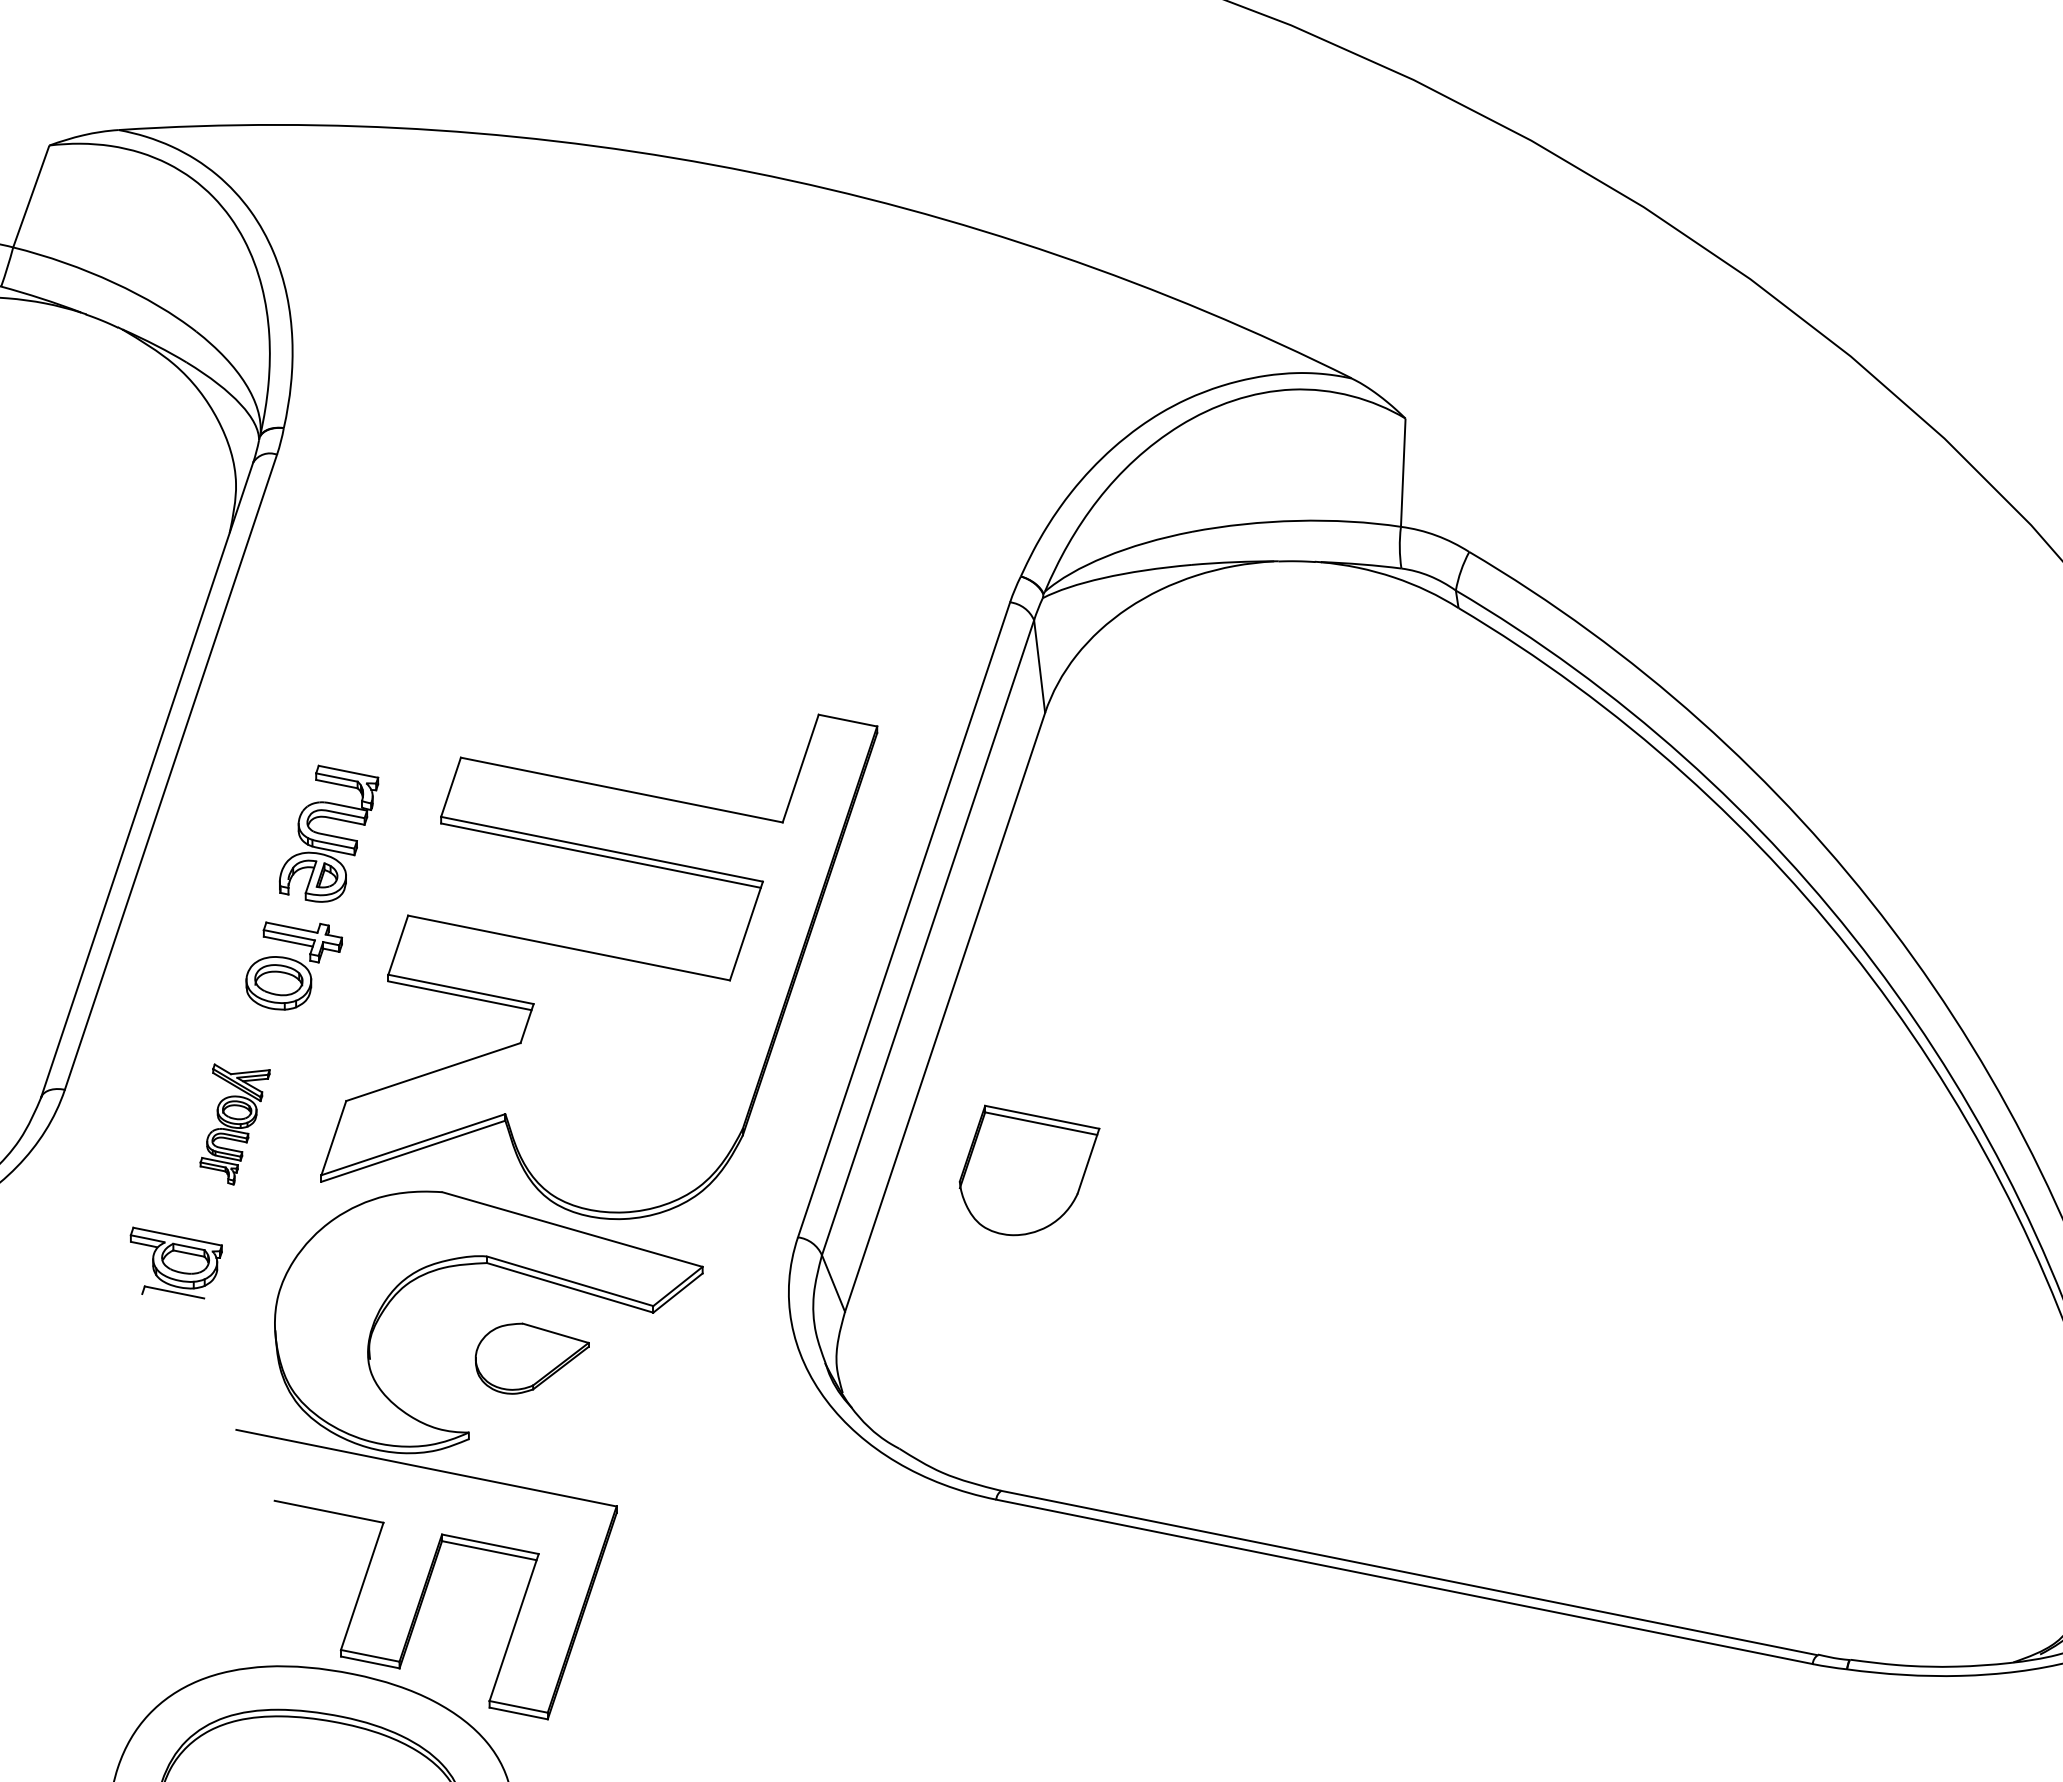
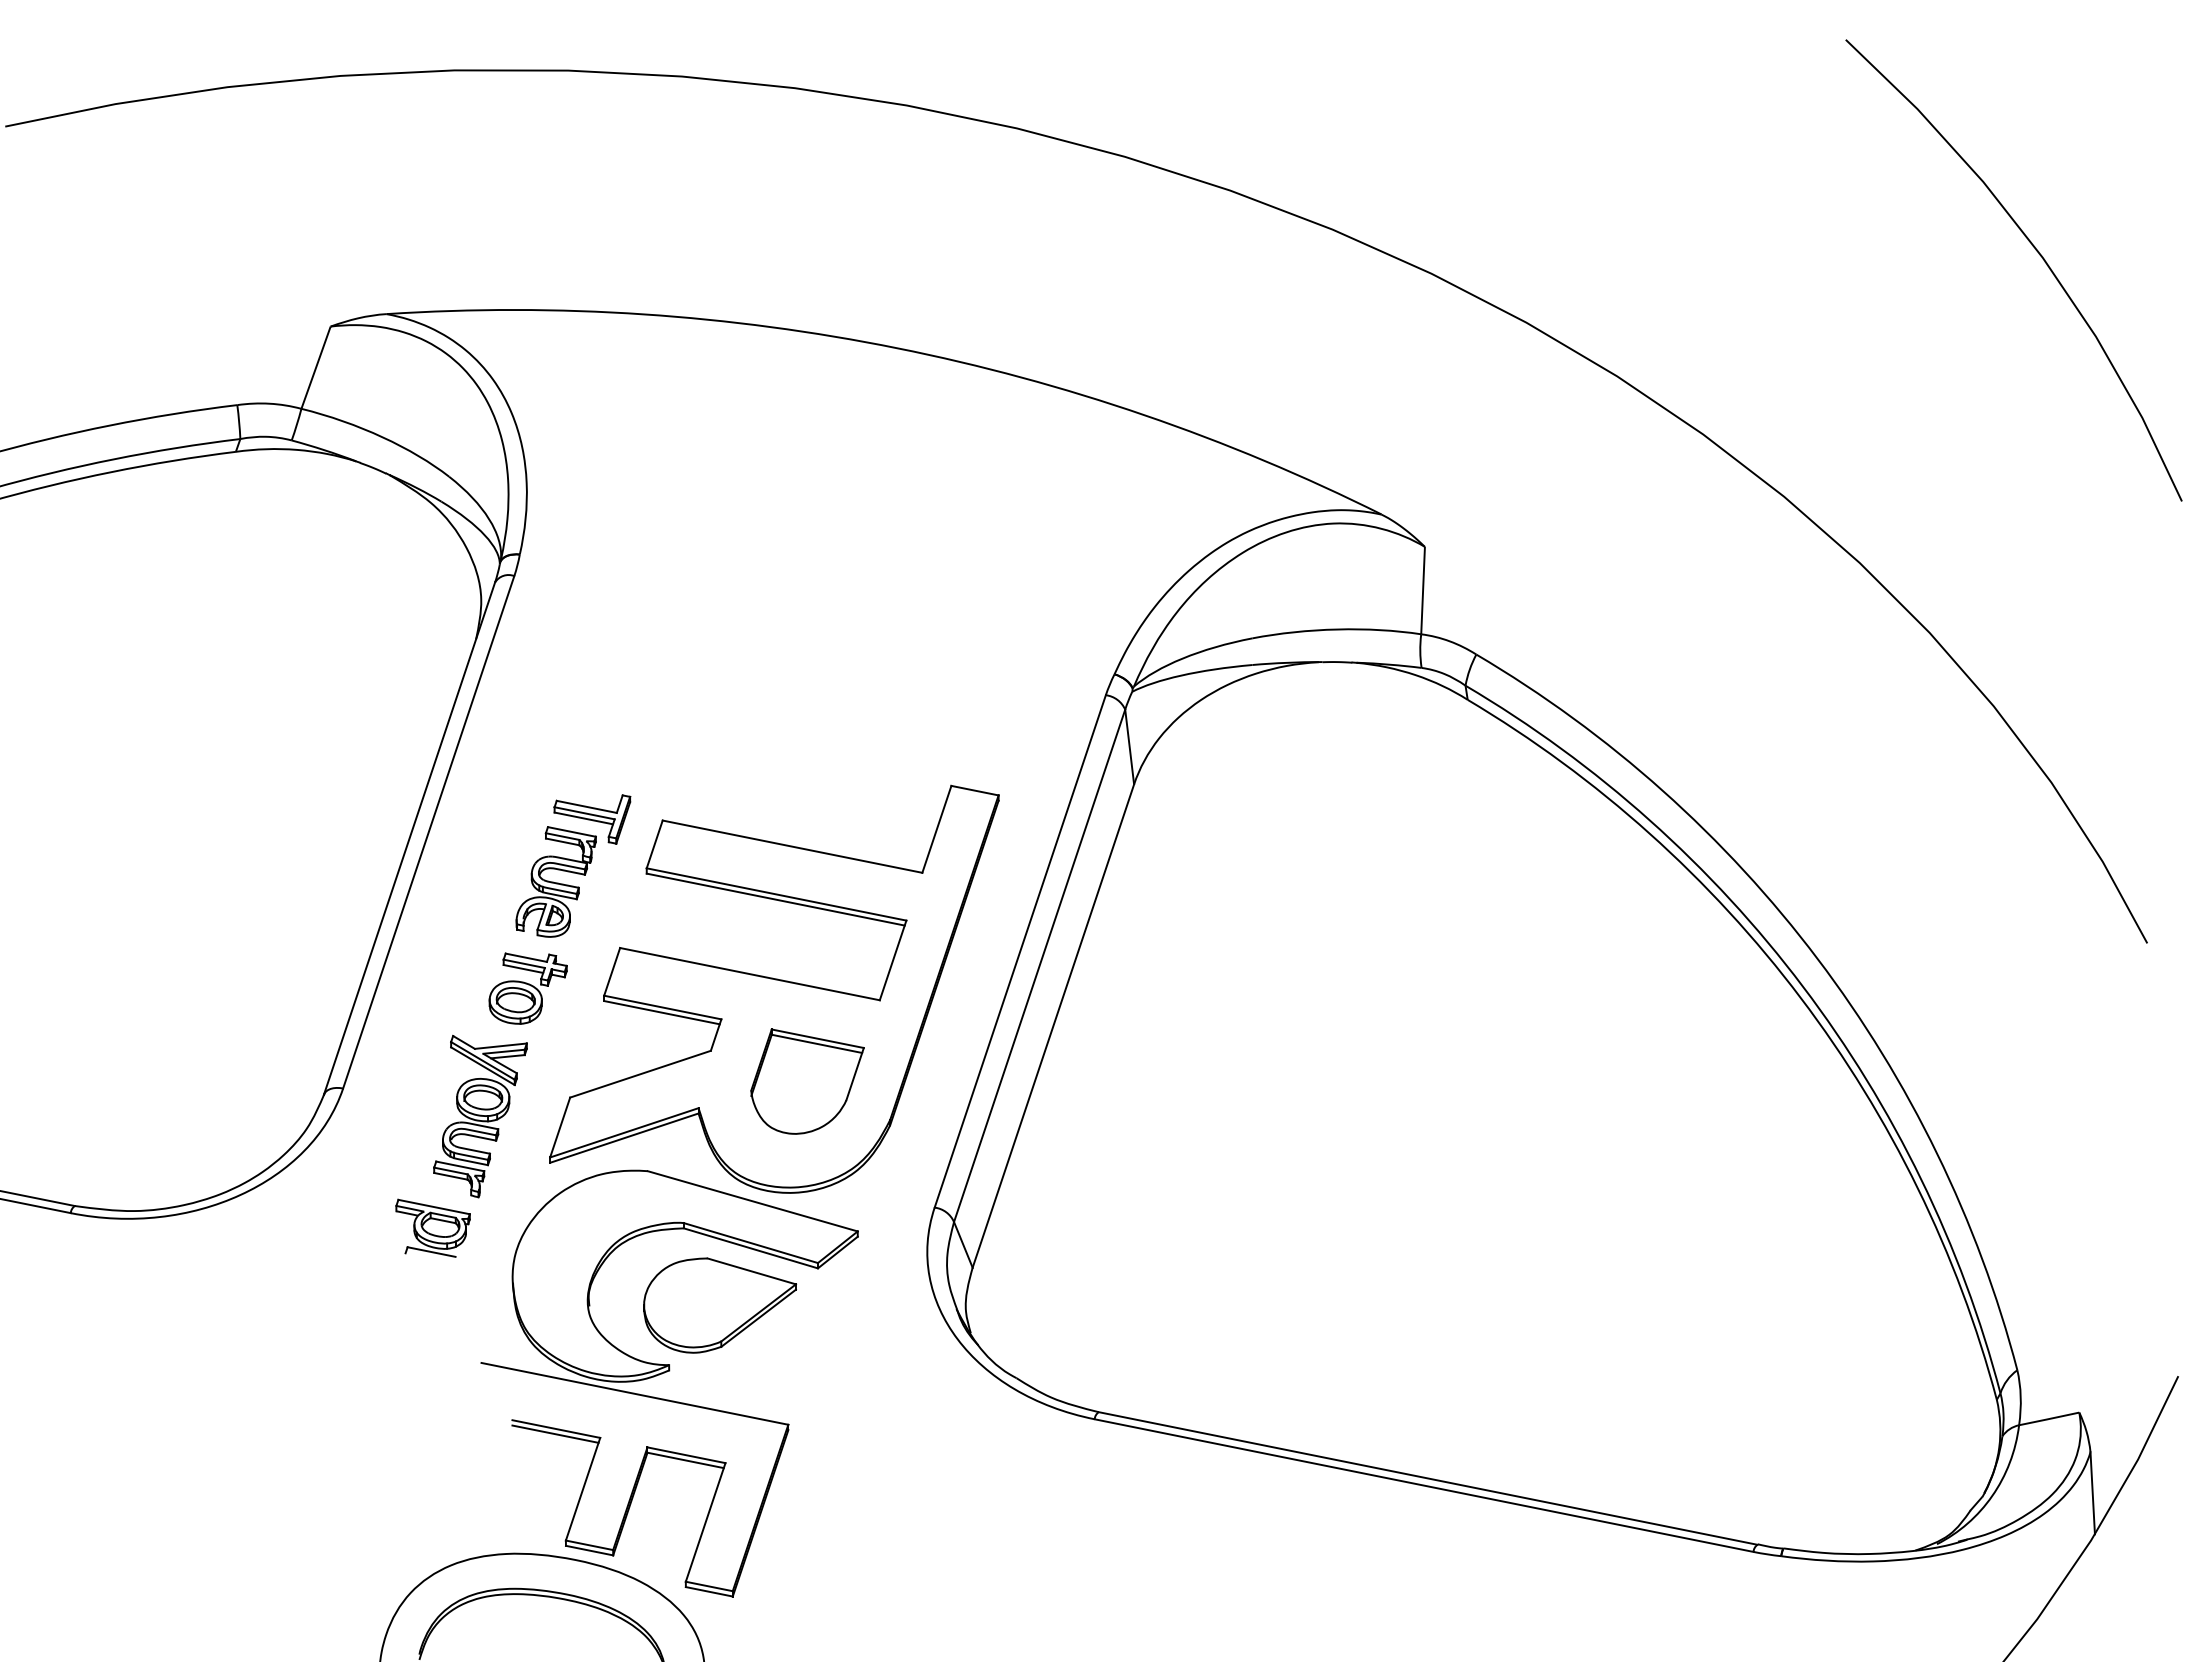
part: (373, 756) -> (592, 819), added
part: (235, 1124) -> (480, 1116), size x1.67
part: (1029, 1170) -> (807, 1081), moved
part: (532, 1358) -> (720, 1305), size x1.67
line: (328, 1517) -> (555, 1433), added

